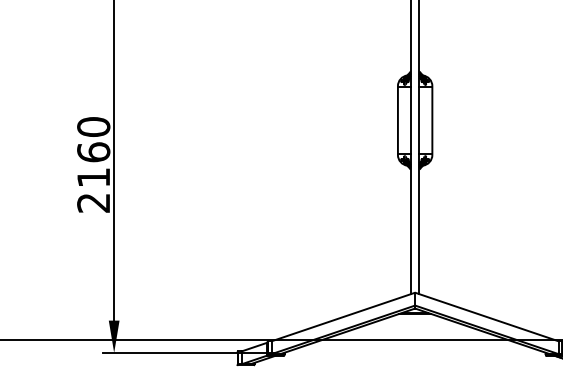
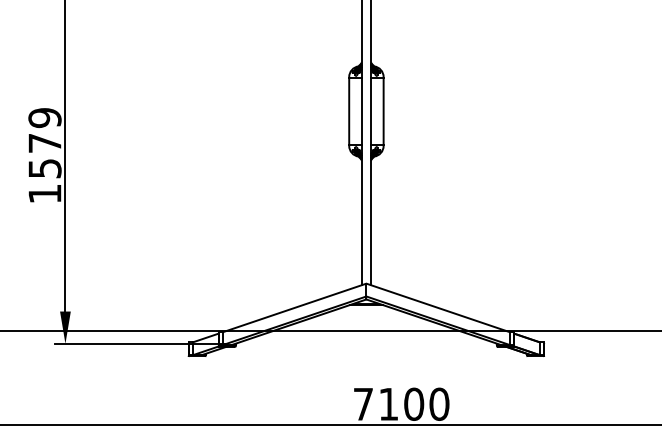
text: (93, 164) -> (44, 155), 2160 -> 1579

